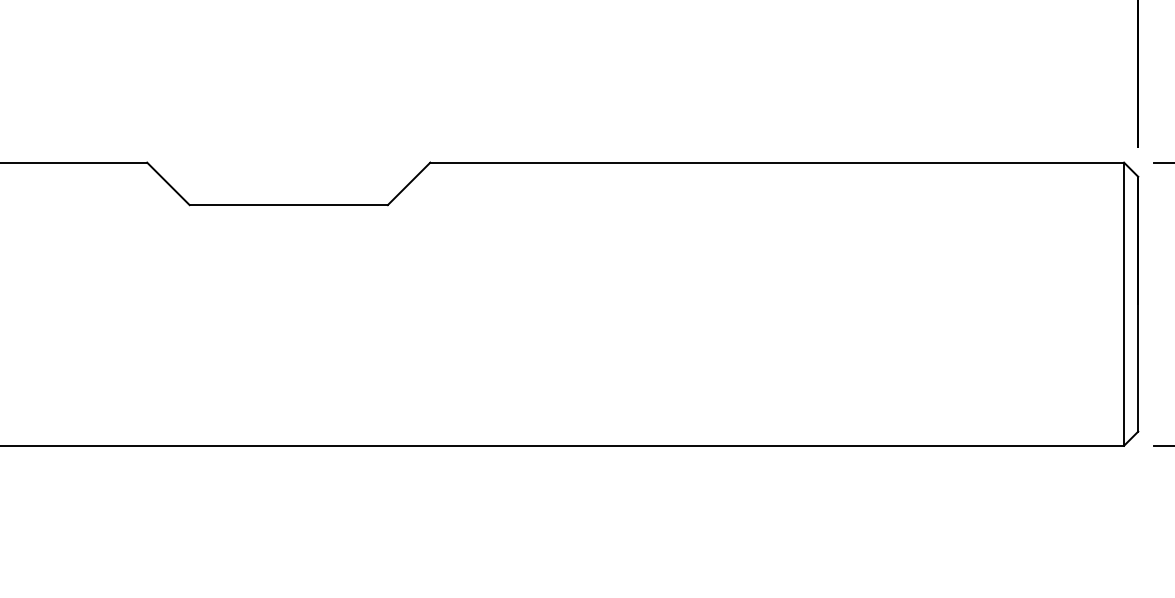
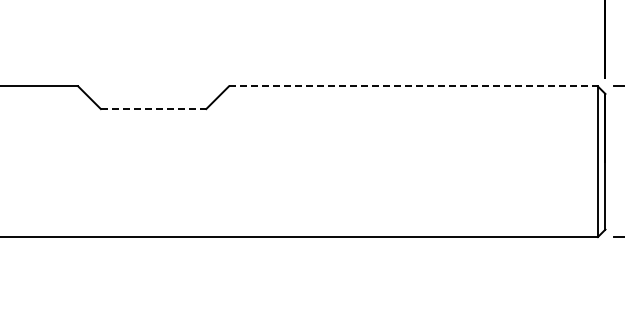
line: (777, 162) -> (413, 86), solid -> dashed
line: (288, 205) -> (153, 109), solid -> dashed

